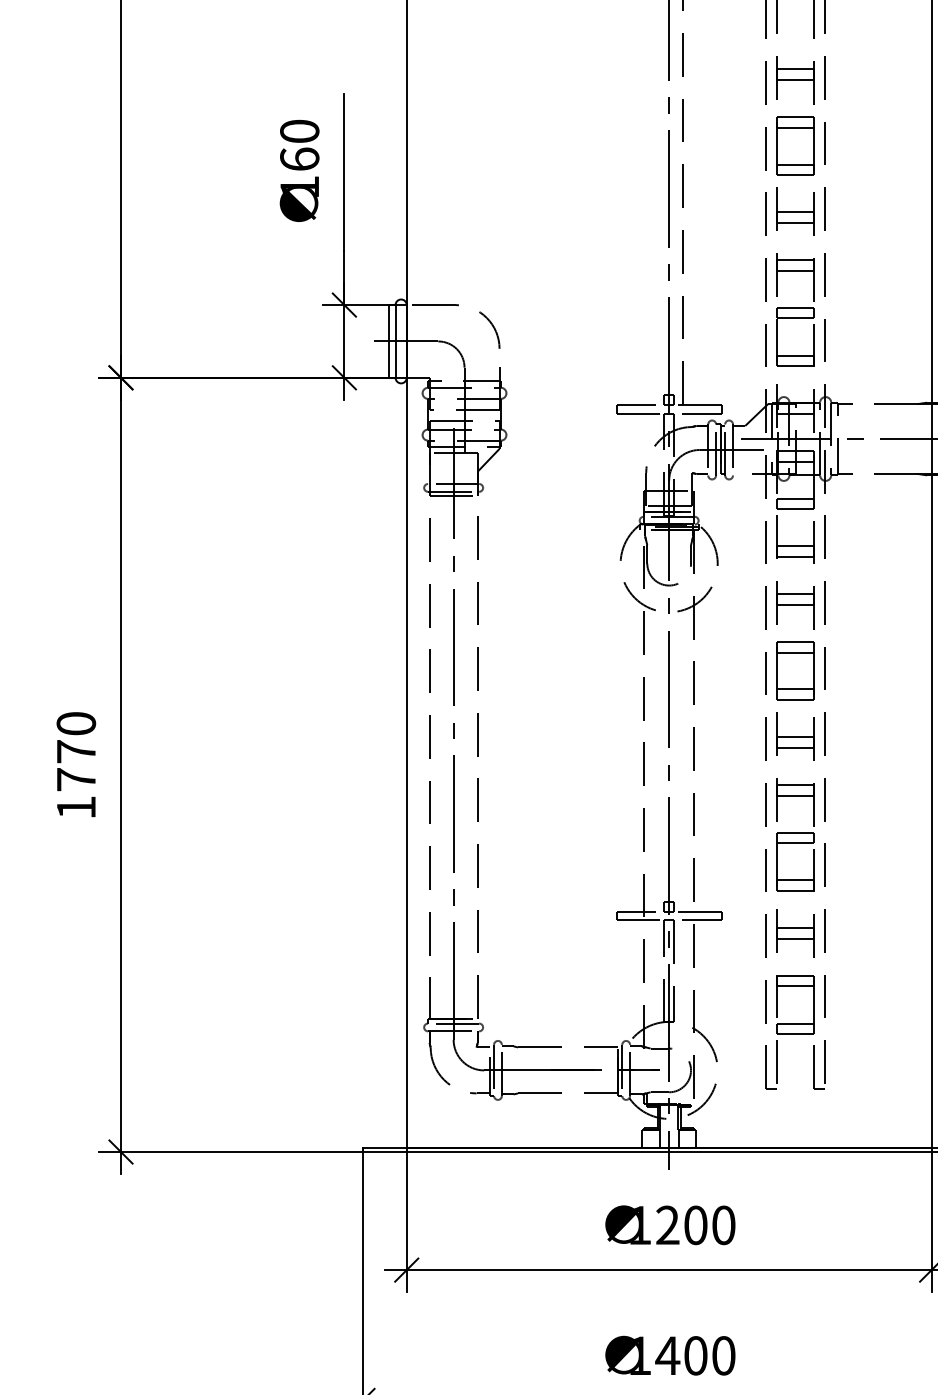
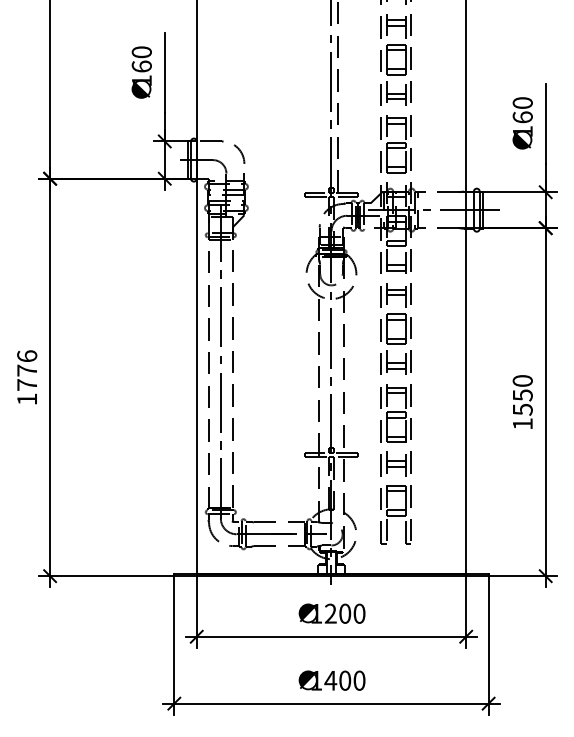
text: (76, 724) -> (27, 356), 1770 -> 1776

